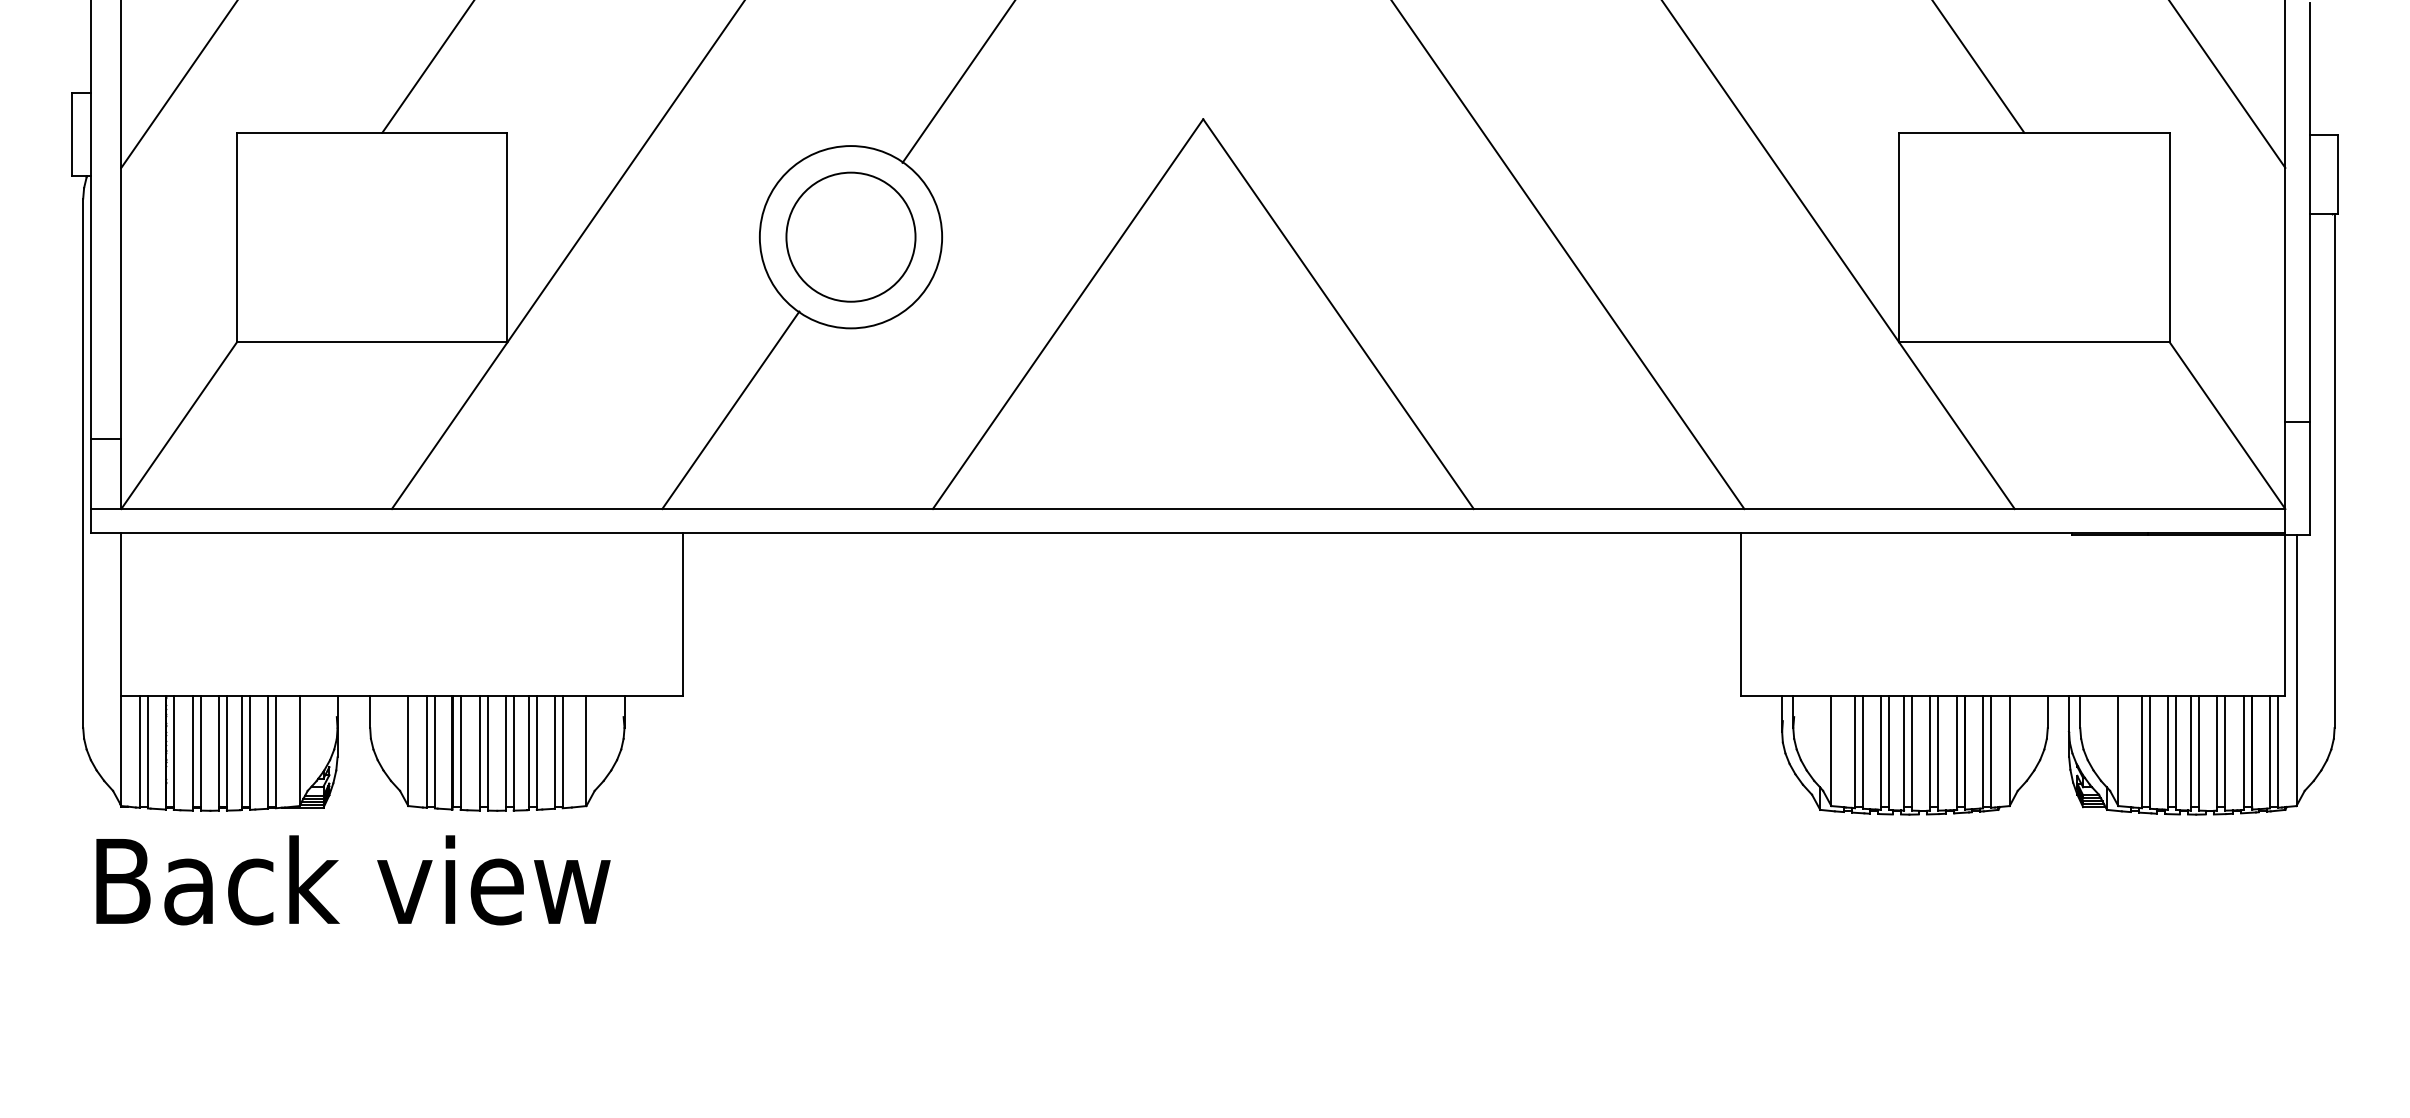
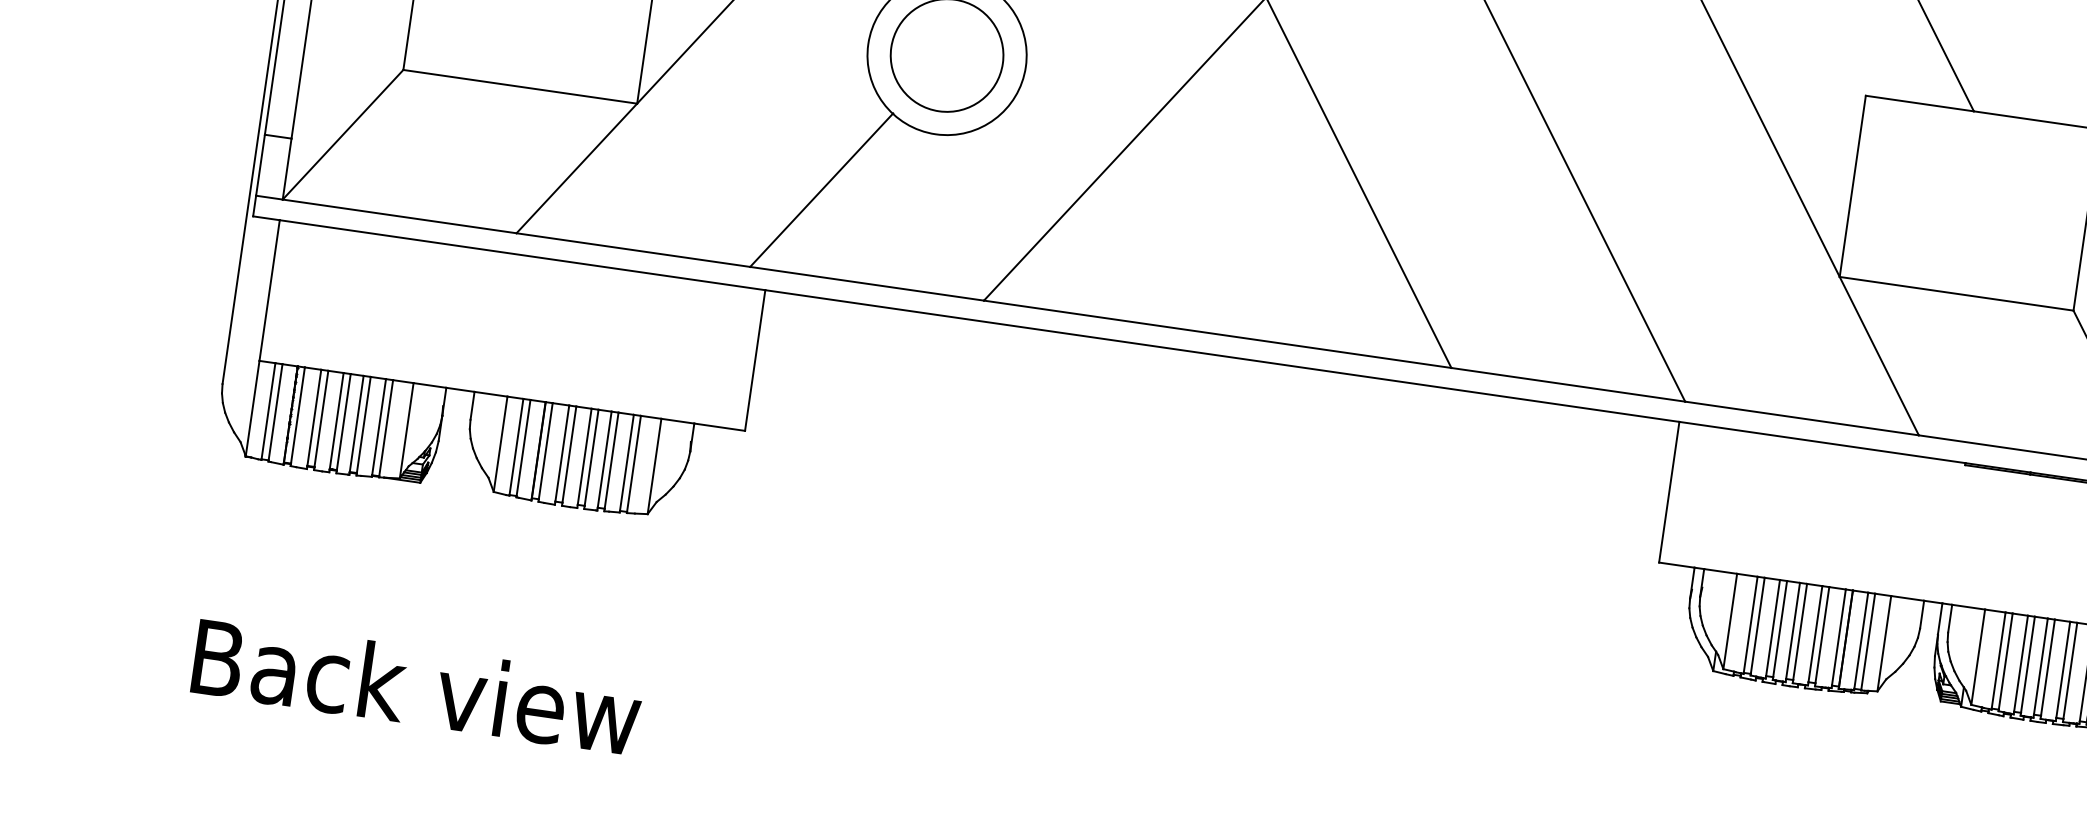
text: (353, 880) -> (417, 686), moved

